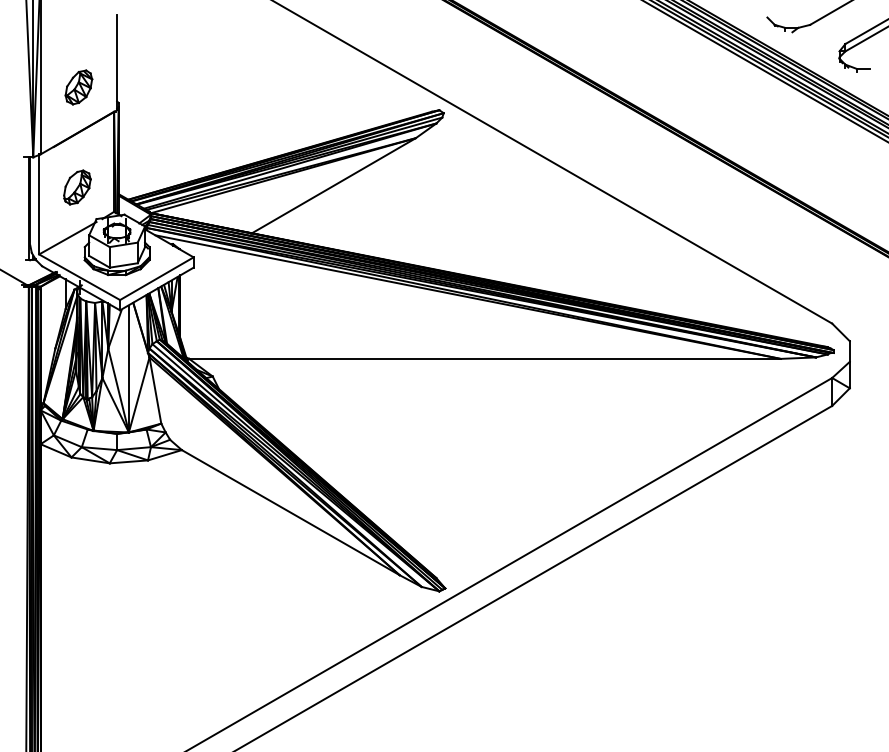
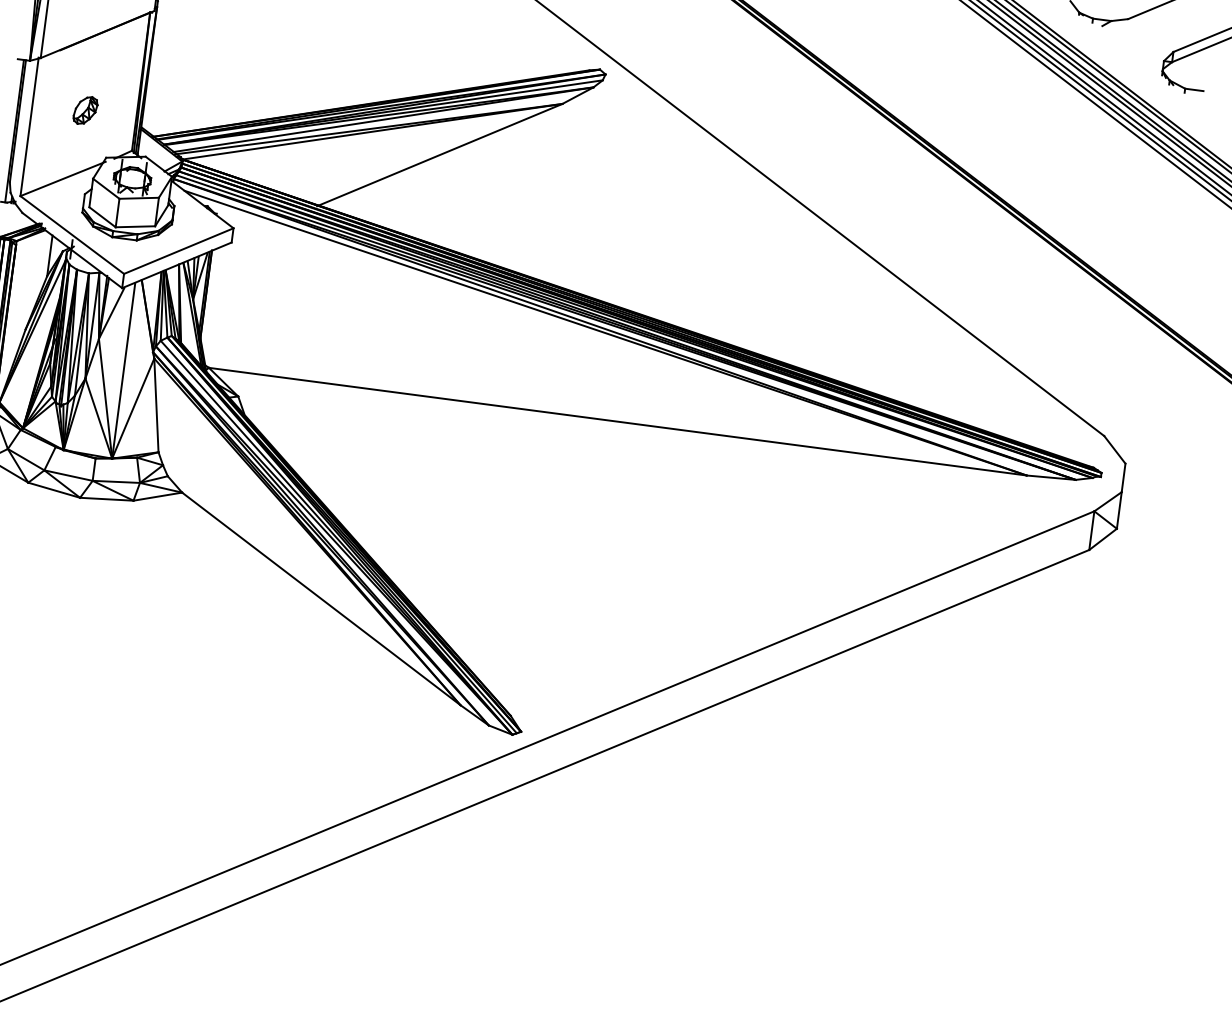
part: (77, 187) -> (85, 110), size x0.6

